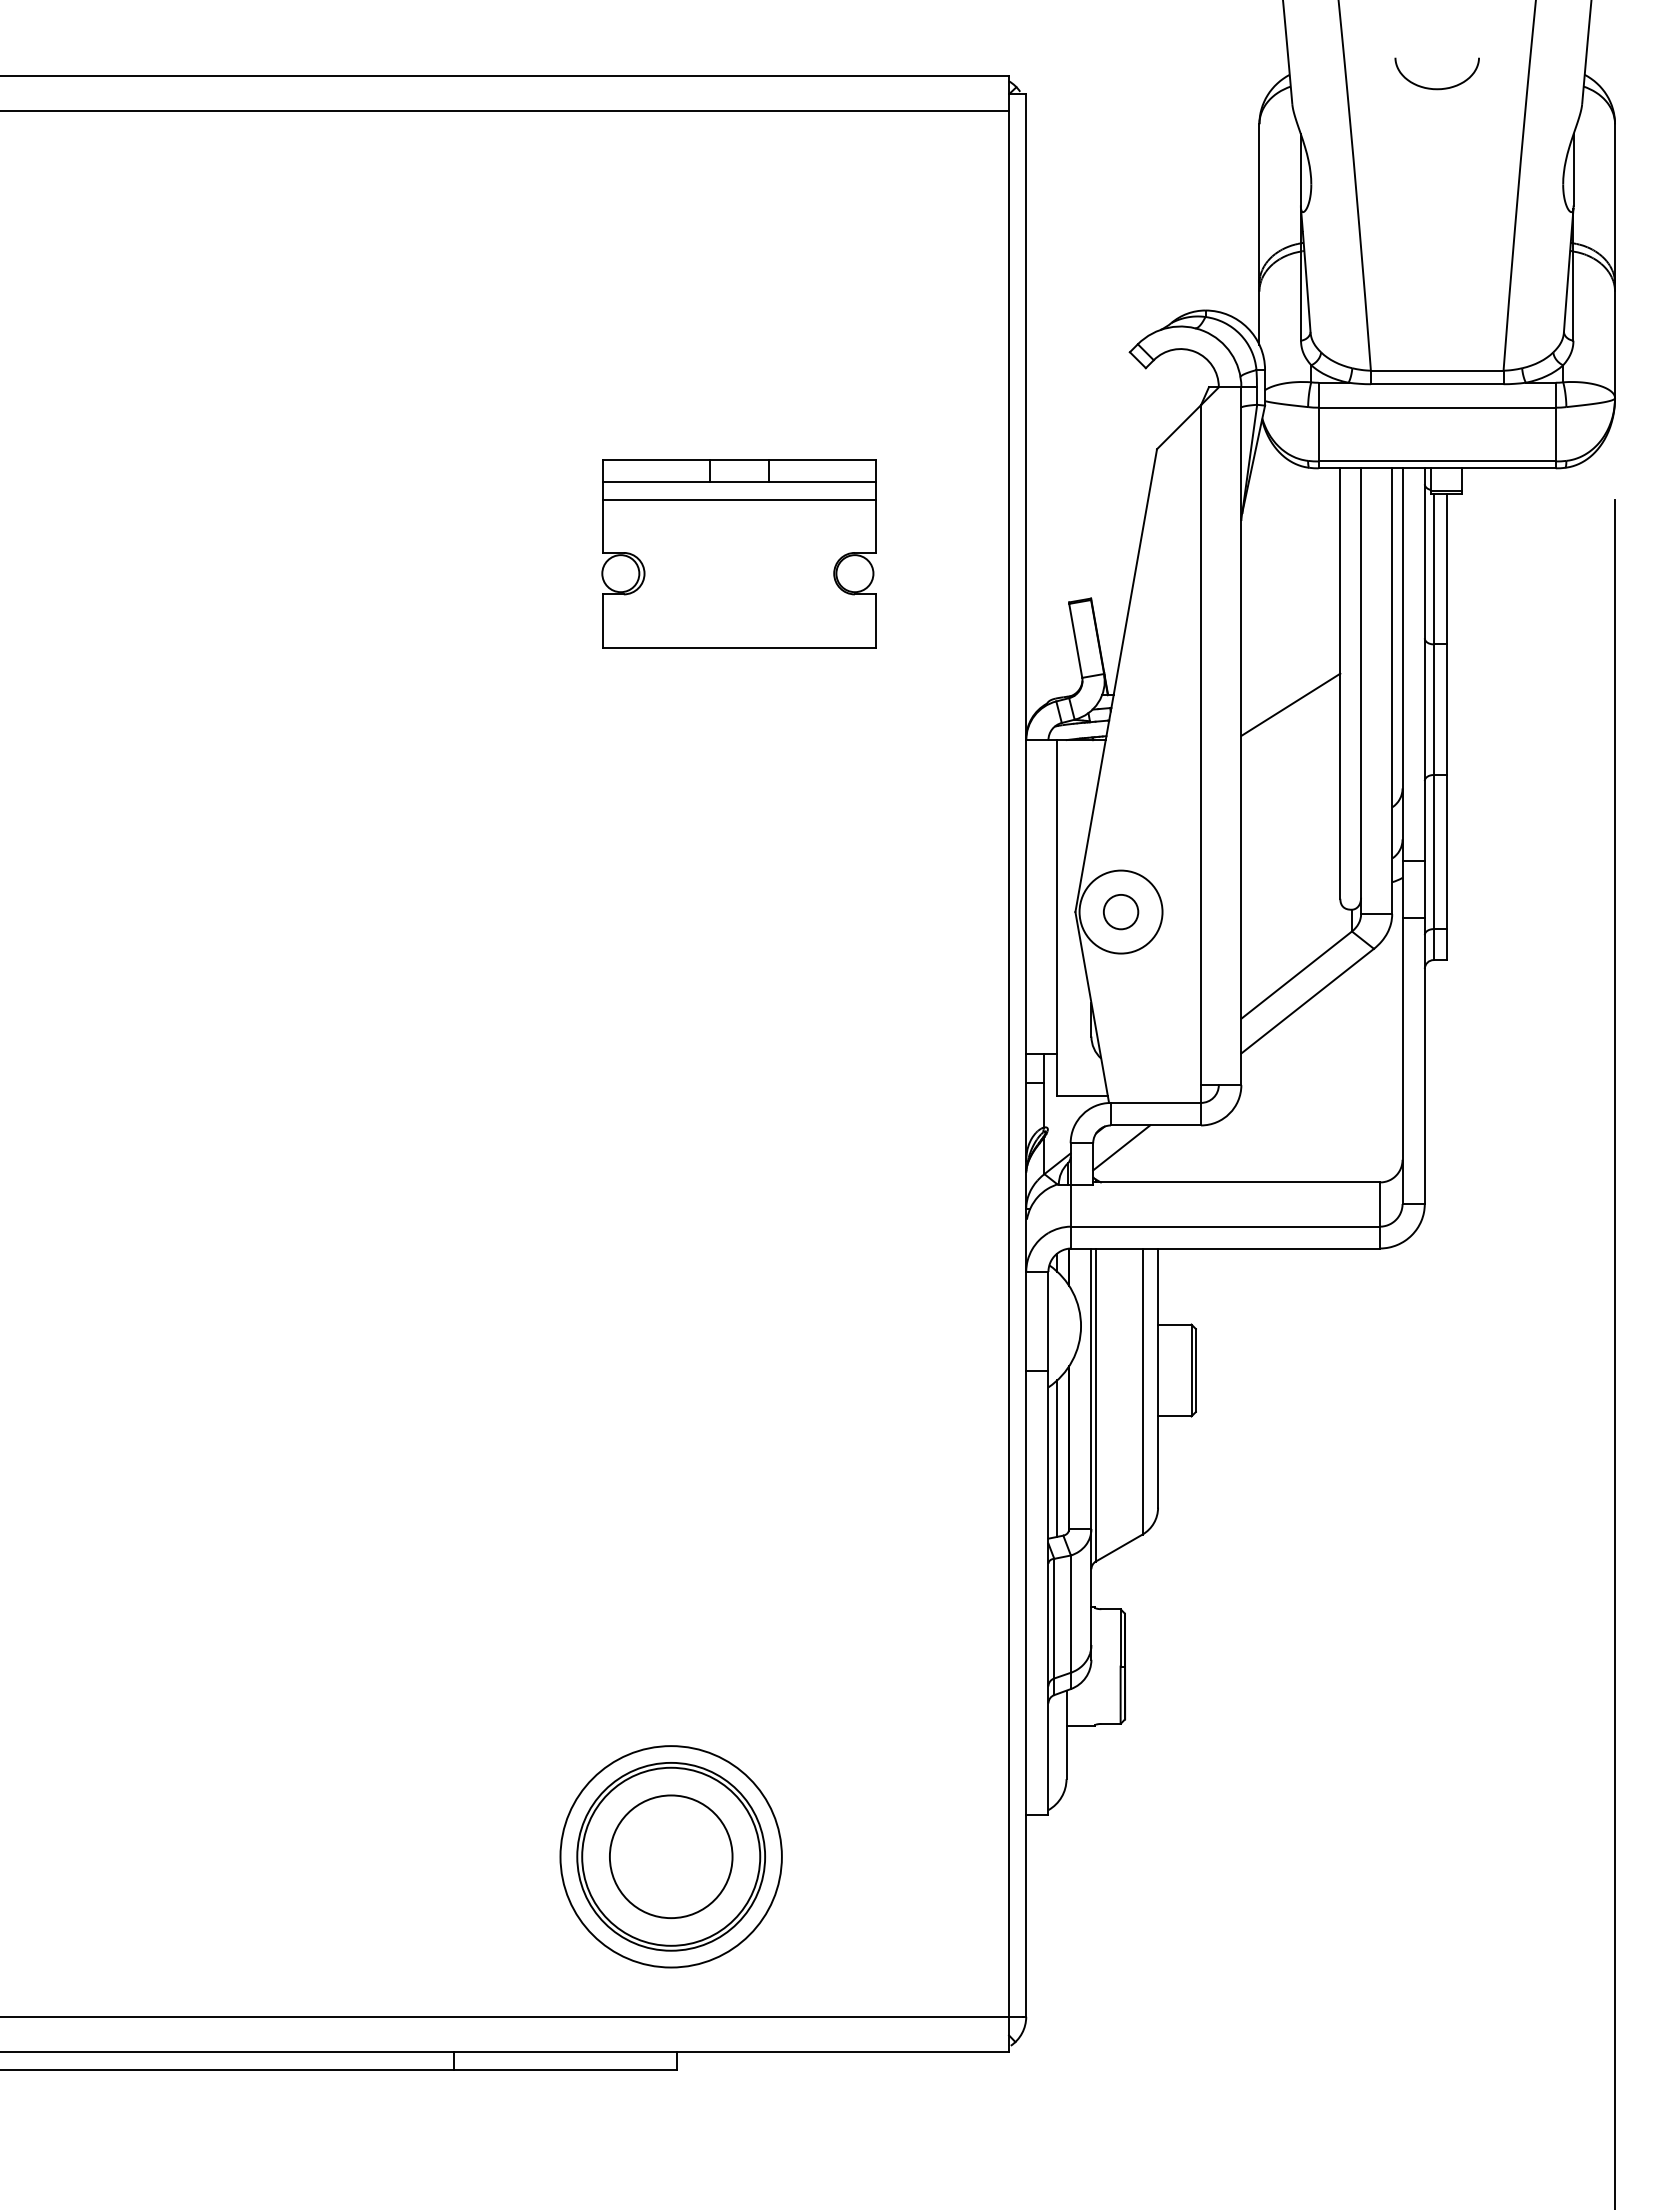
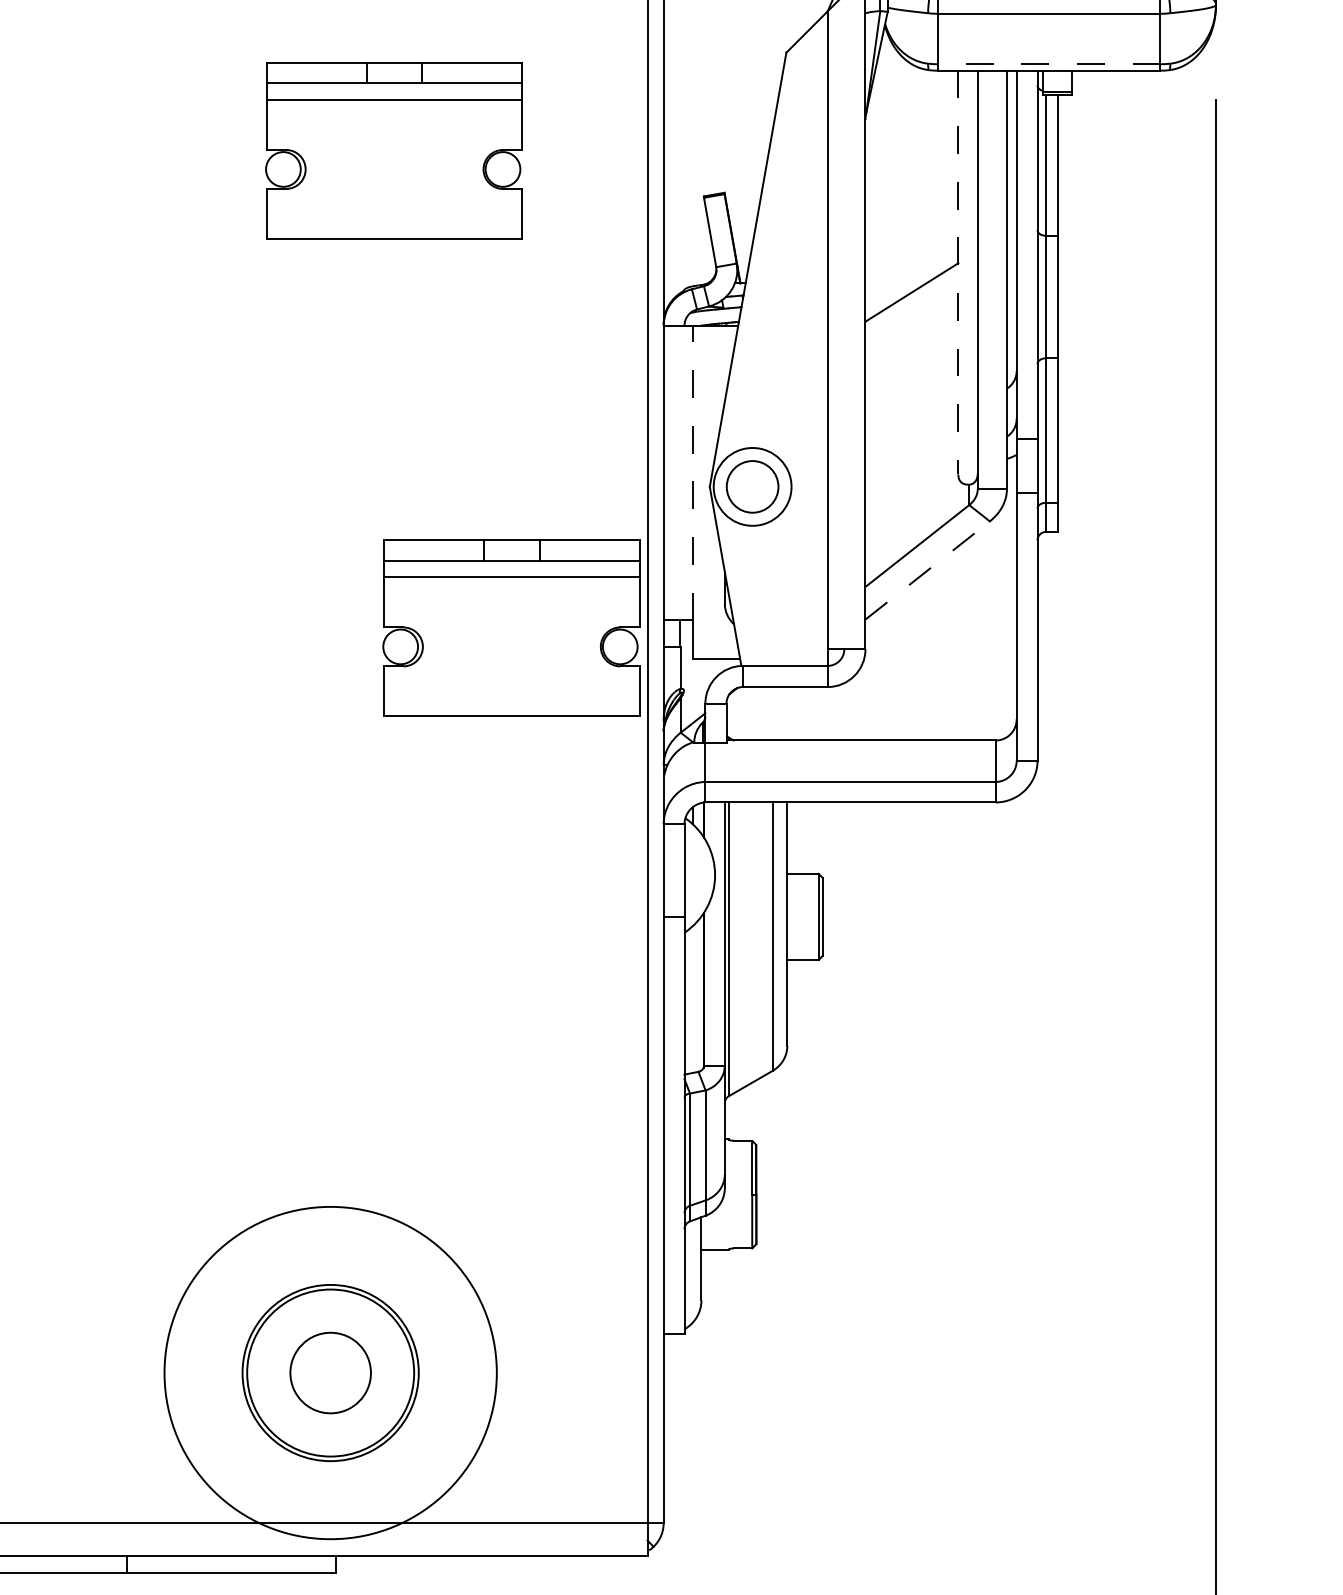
line: (1437, 461) -> (1049, 64), solid -> dashed
line: (1340, 684) -> (958, 273), solid -> dashed
line: (1057, 896) -> (693, 472), solid -> dashed
circle: (1120, 911) -> (752, 486), size x1.6
line: (1308, 1000) -> (928, 569), solid -> dashed
part: (863, 1062) -> (511, 627), added
line: (1121, 1147) -> (753, 707), removed
line: (1057, 1458) -> (693, 999), removed
circle: (670, 1856) -> (330, 1372), size x0.7
circle: (670, 1856) -> (330, 1372), size x1.6

